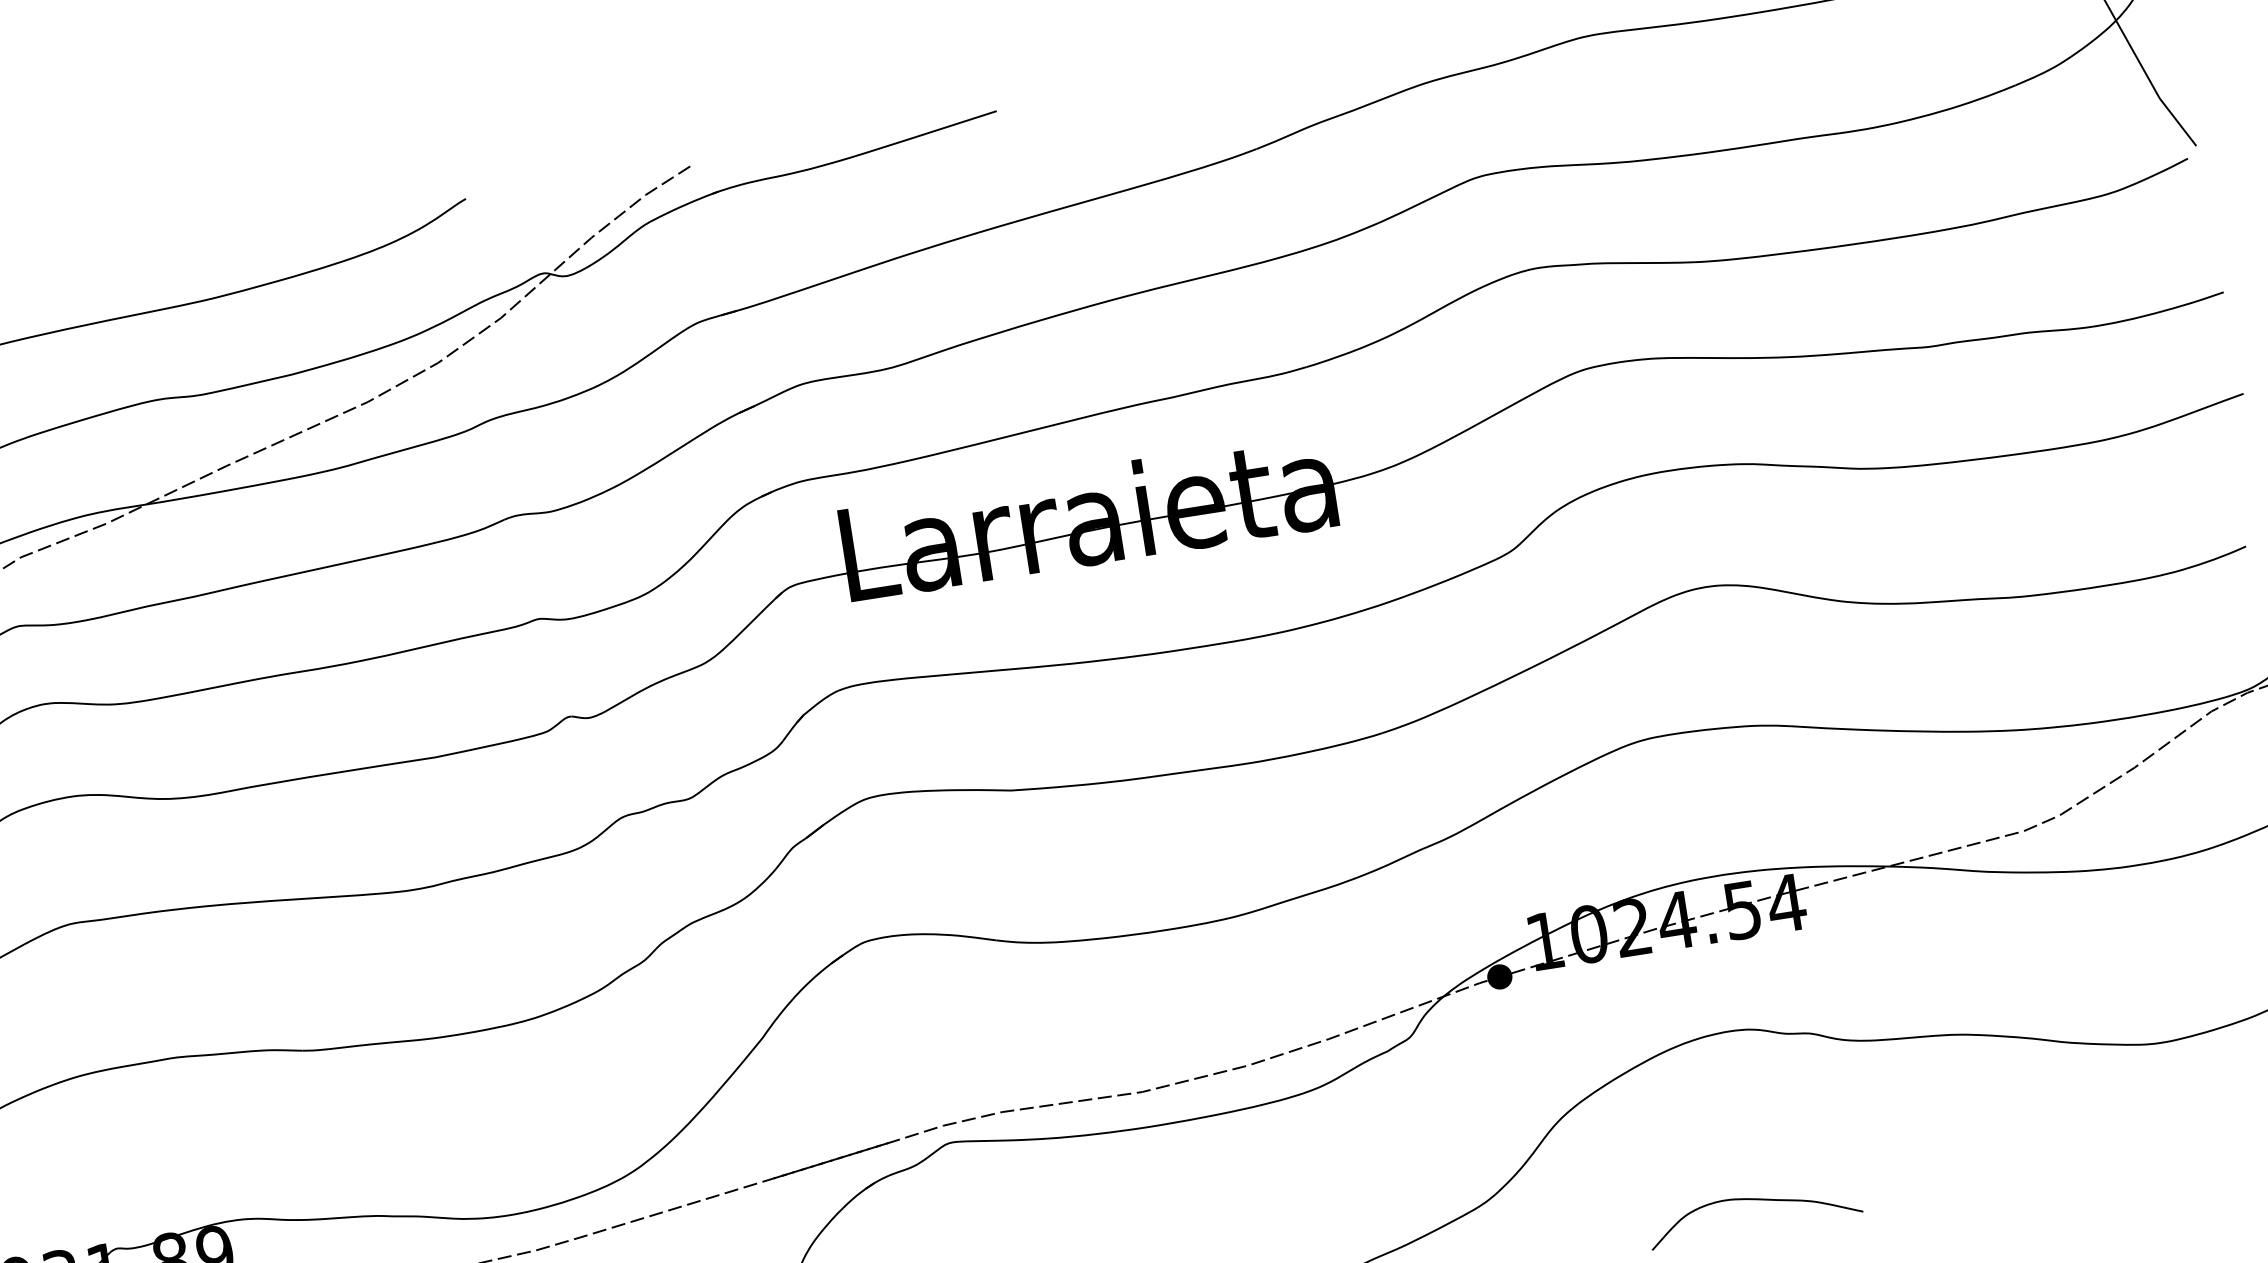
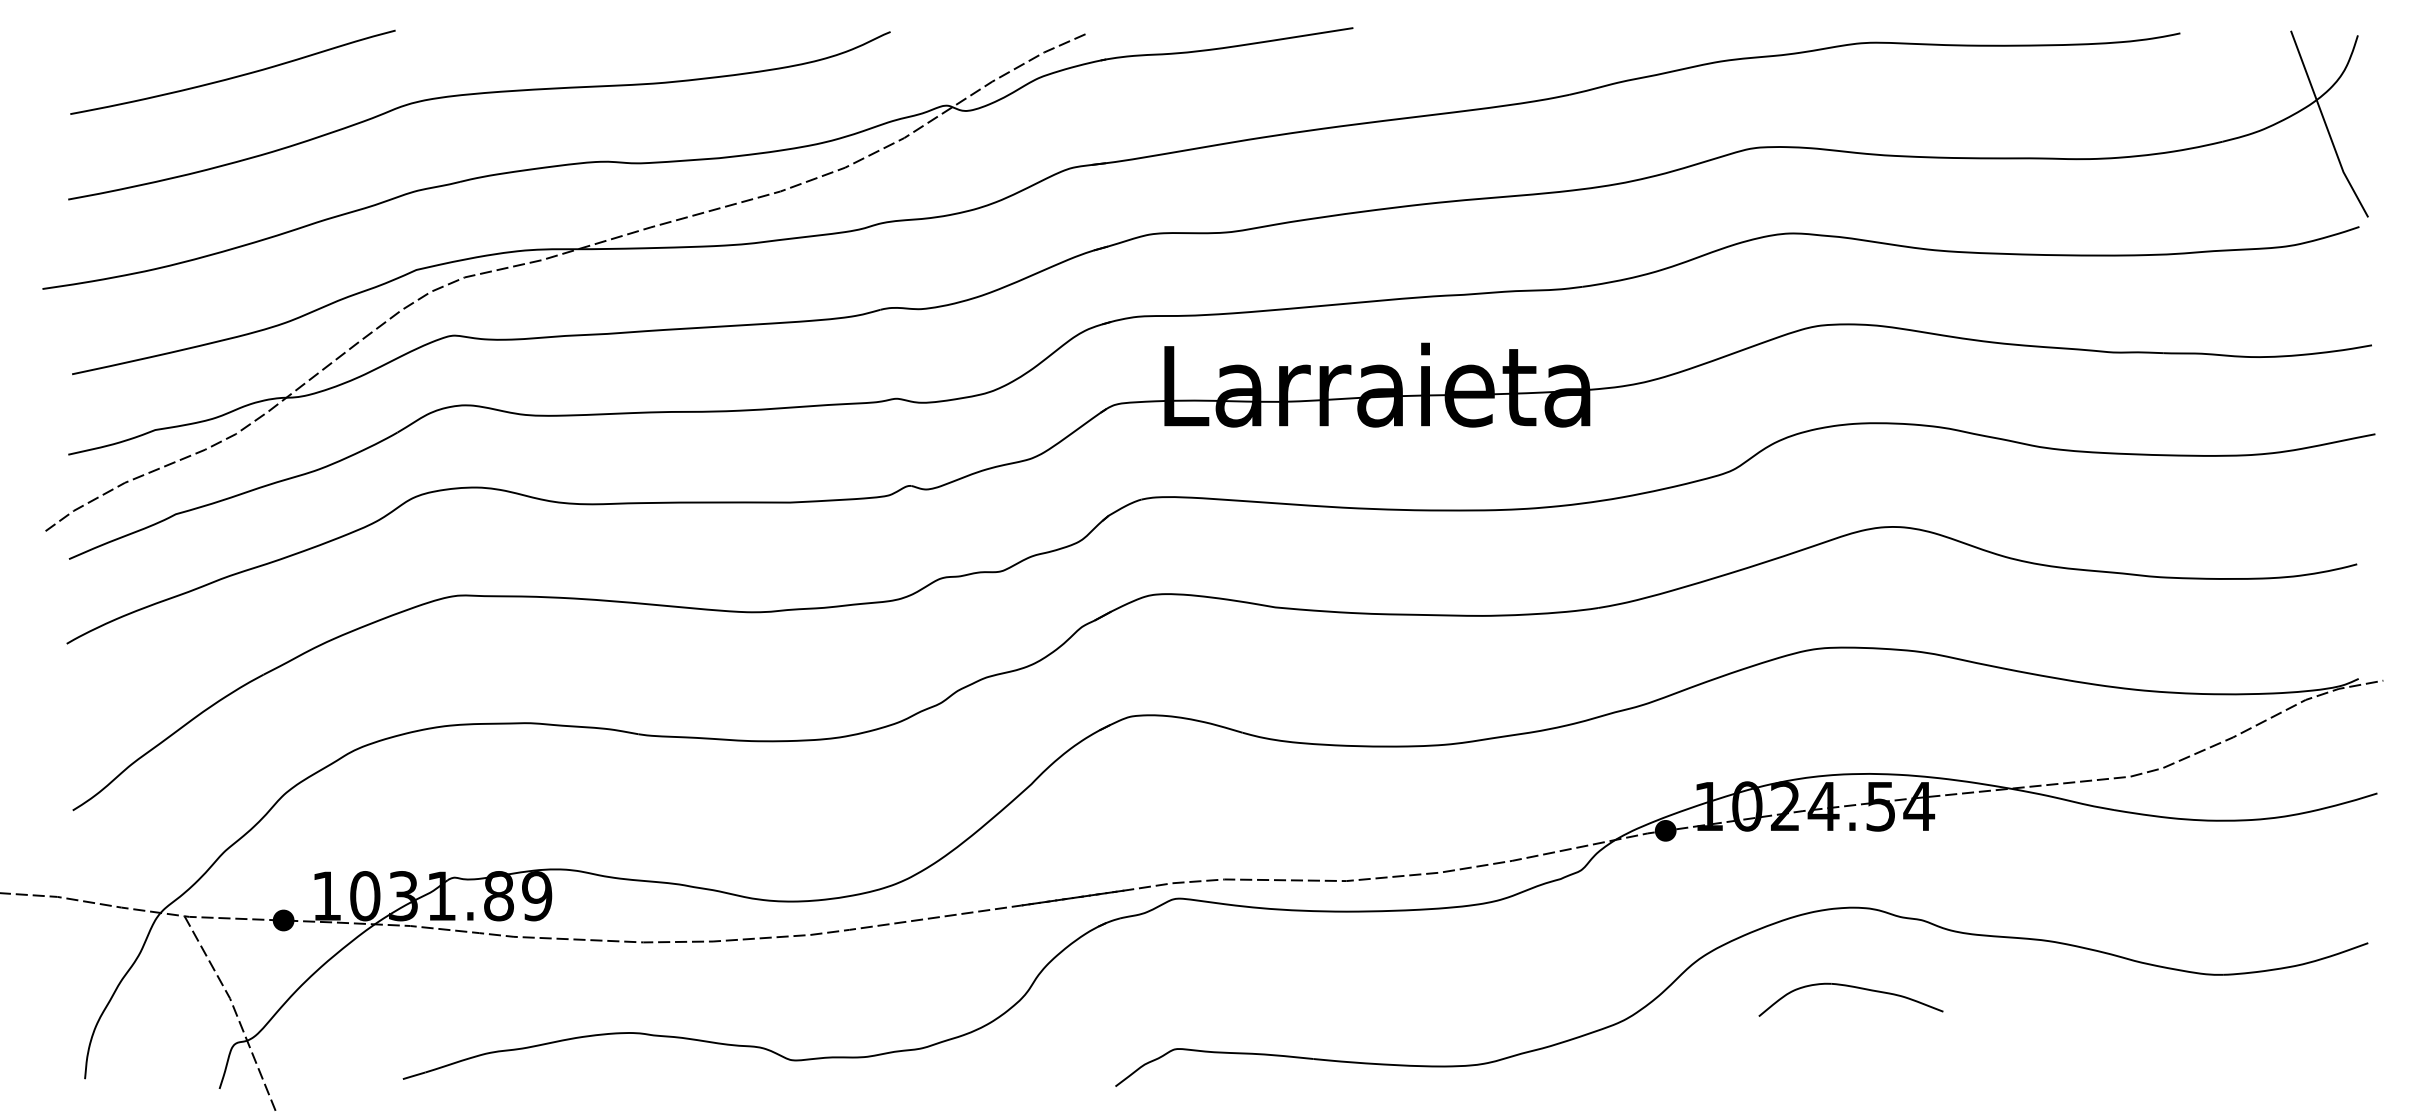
part: (1752, 1200) -> (1850, 987), moved

